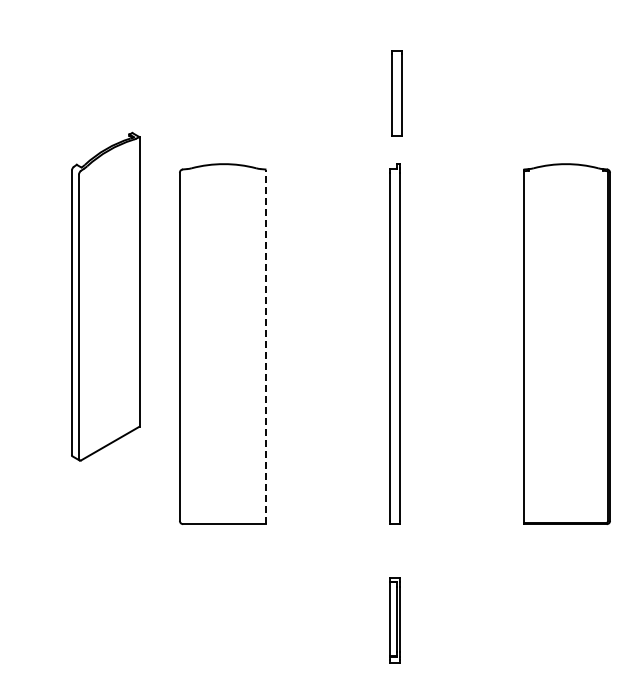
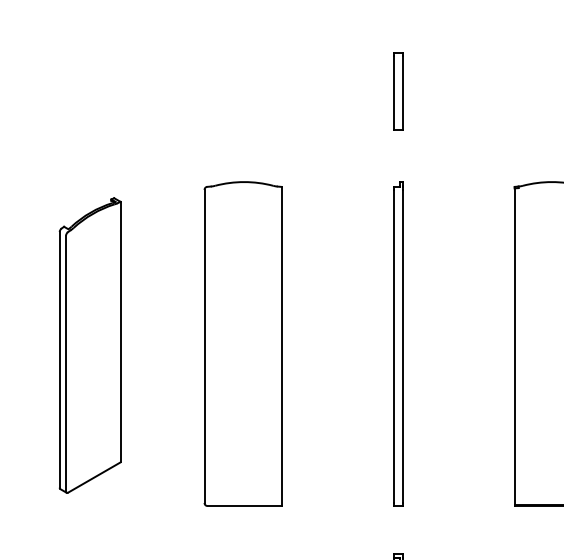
part: (396, 93) -> (397, 91), moved
part: (105, 296) -> (89, 345), moved
line: (265, 346) -> (281, 346), dashed -> solid

